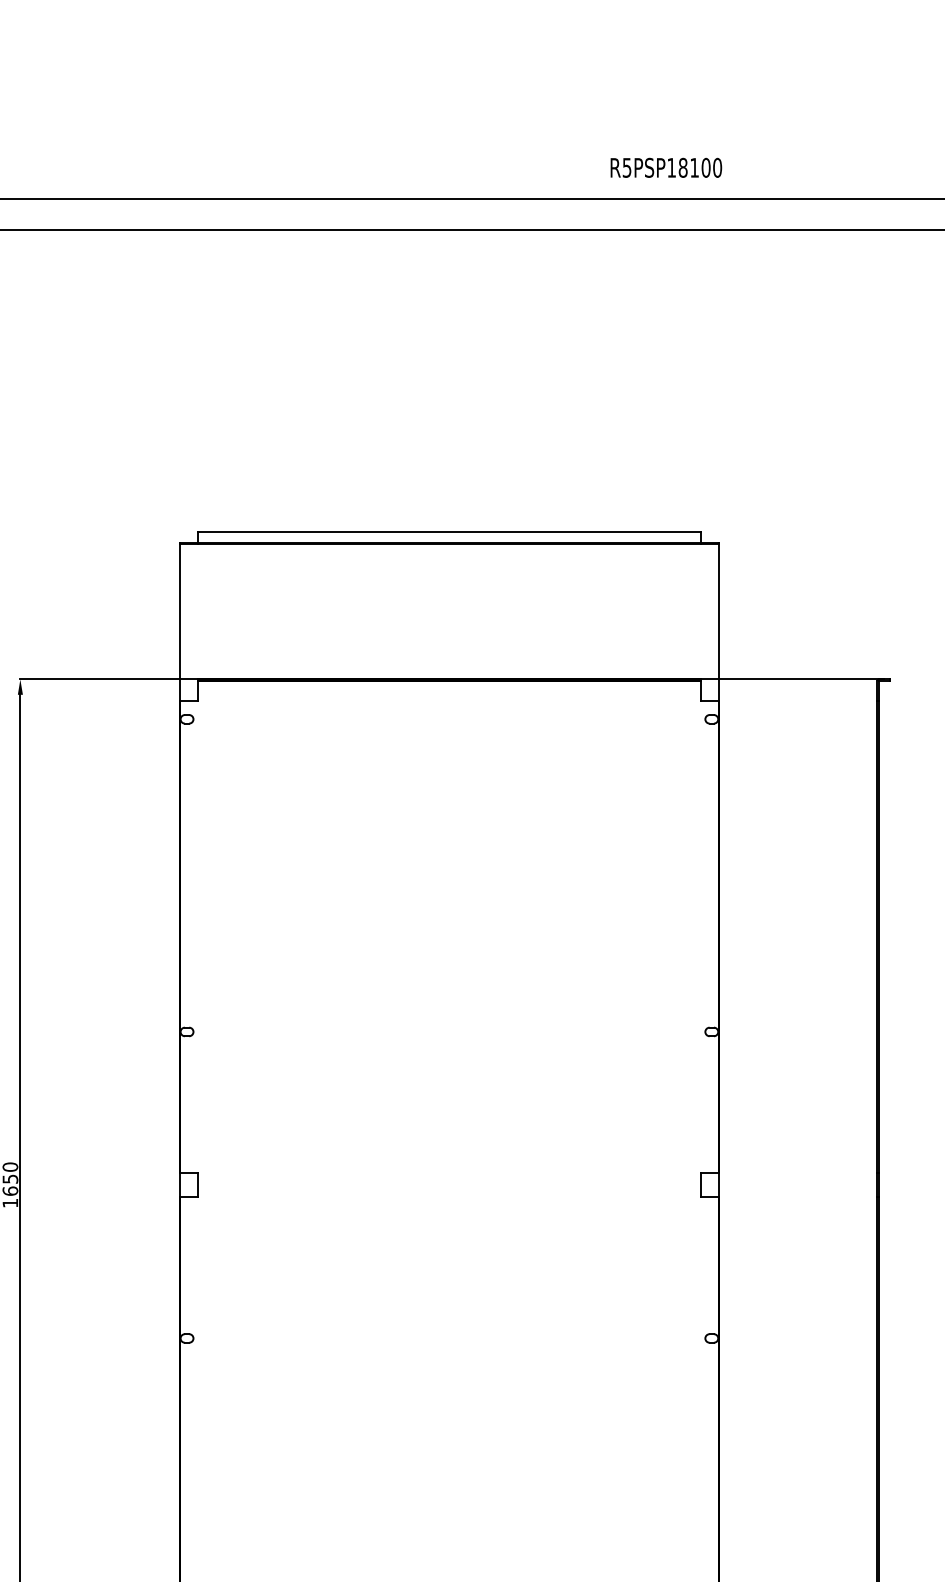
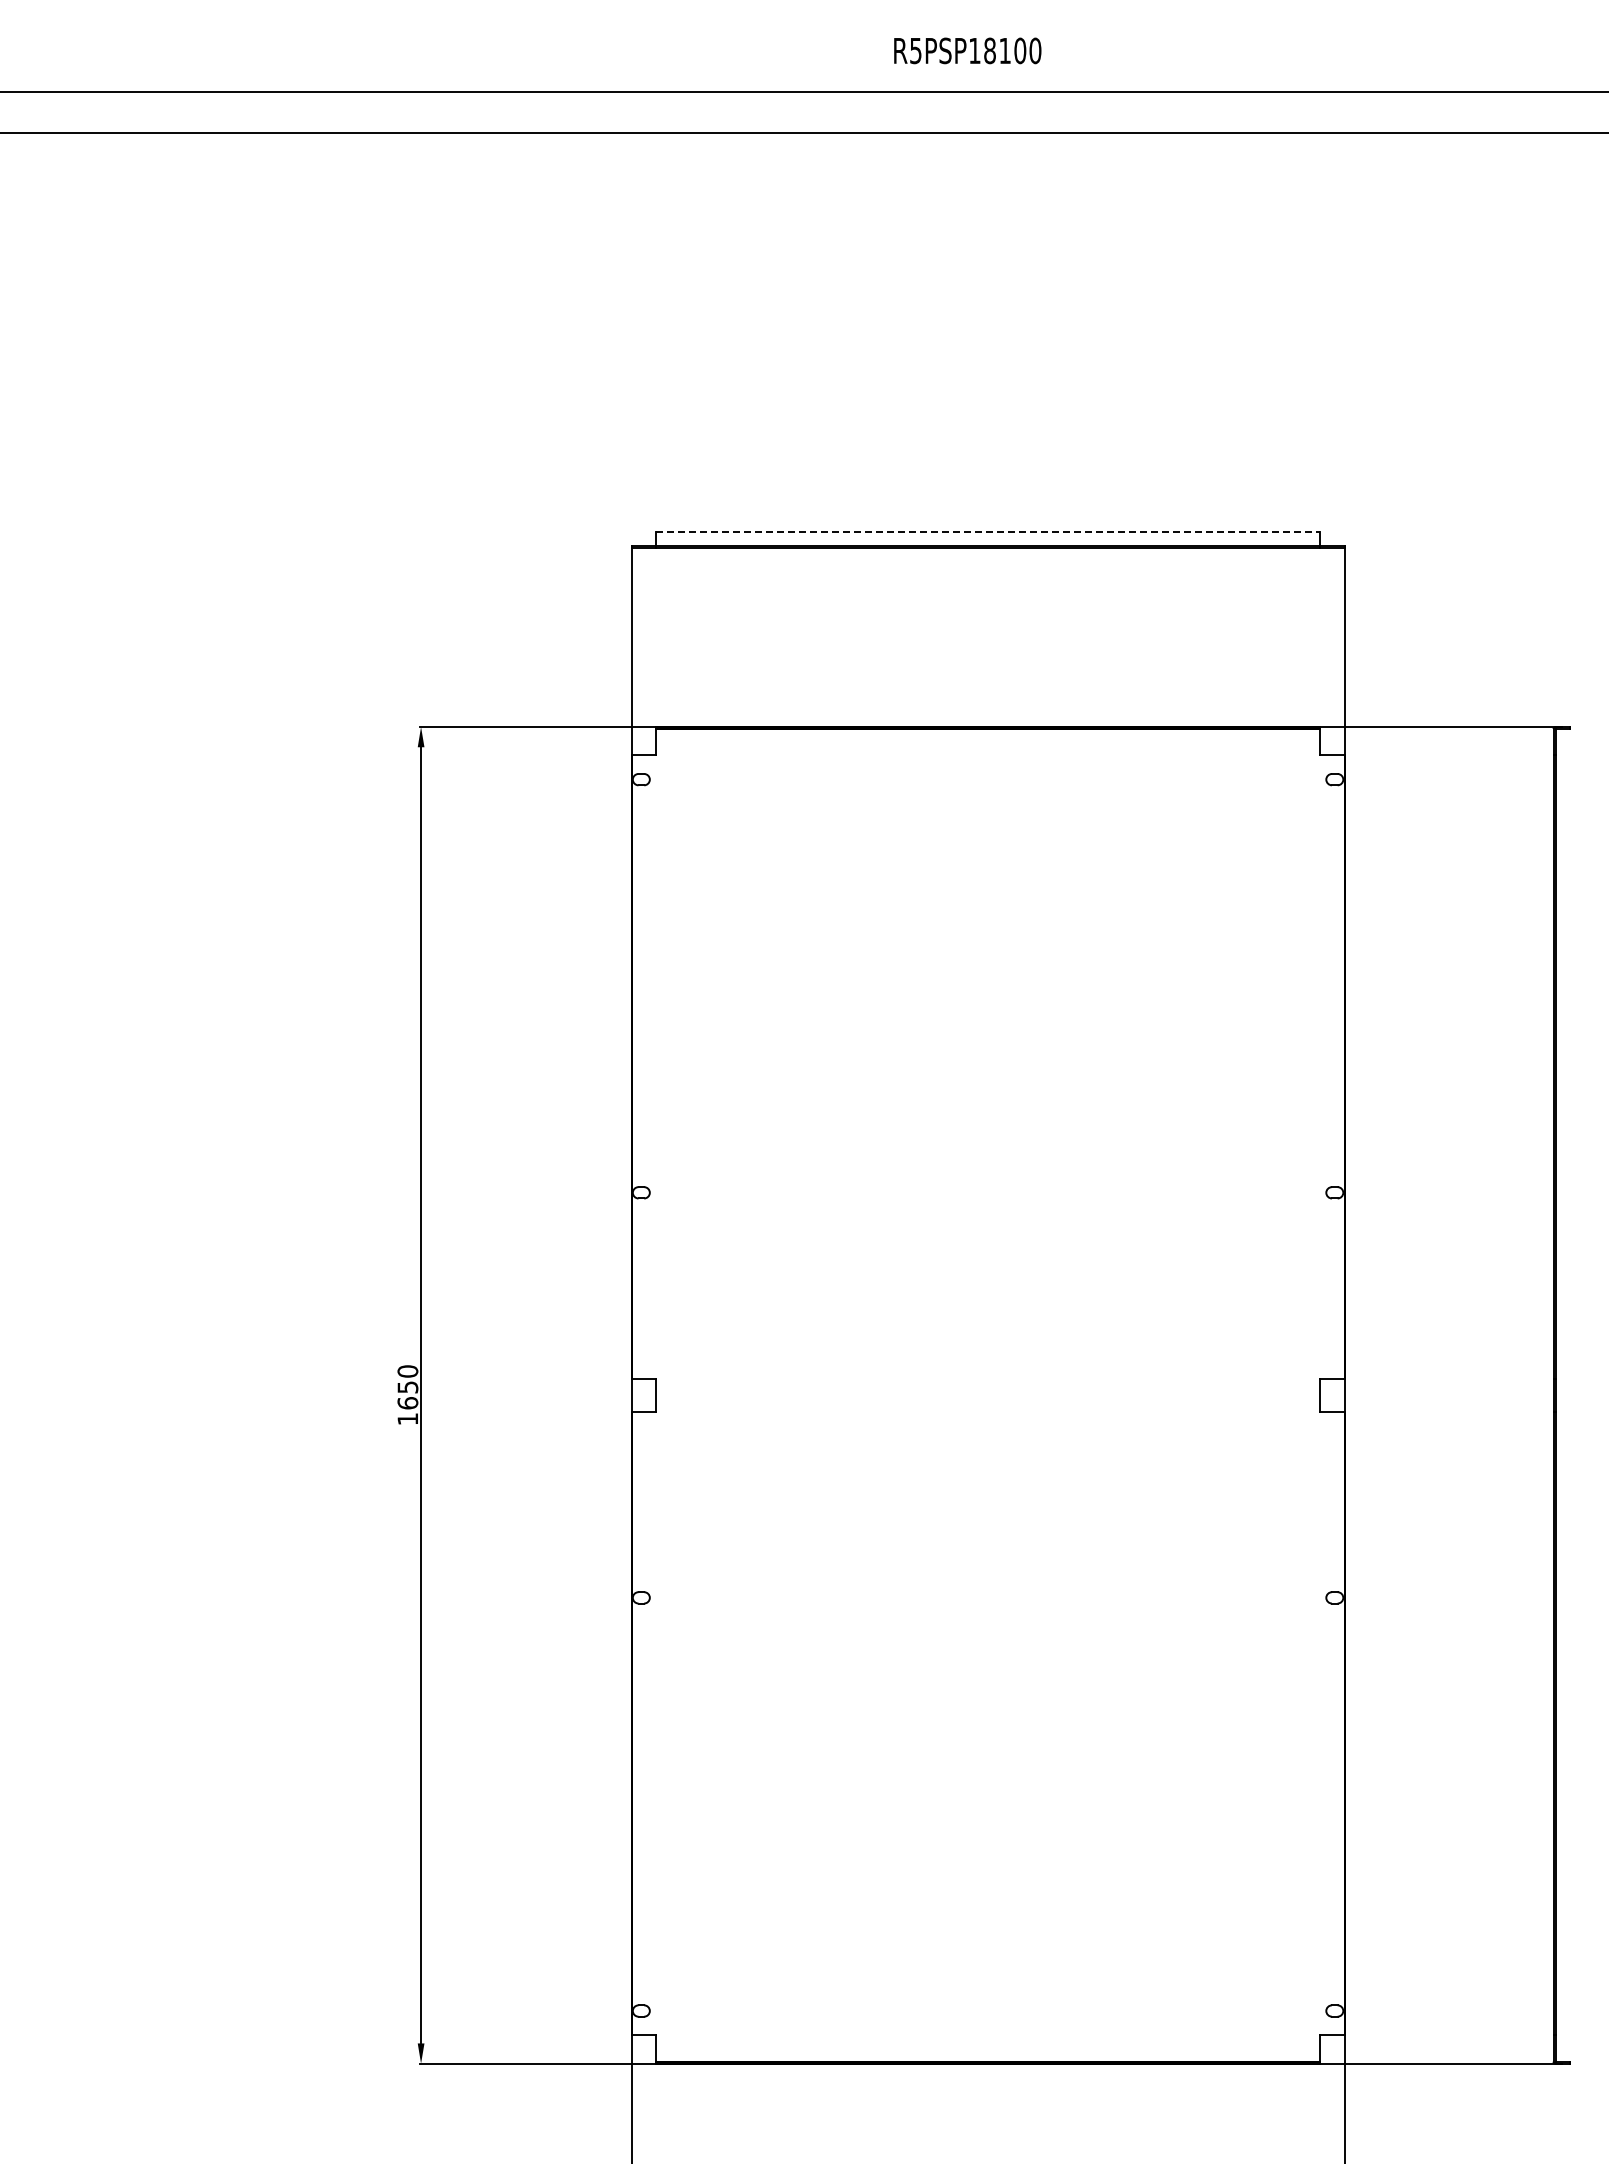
text: (666, 167) -> (967, 50), moved
line: (449, 531) -> (988, 531), solid -> dashed

